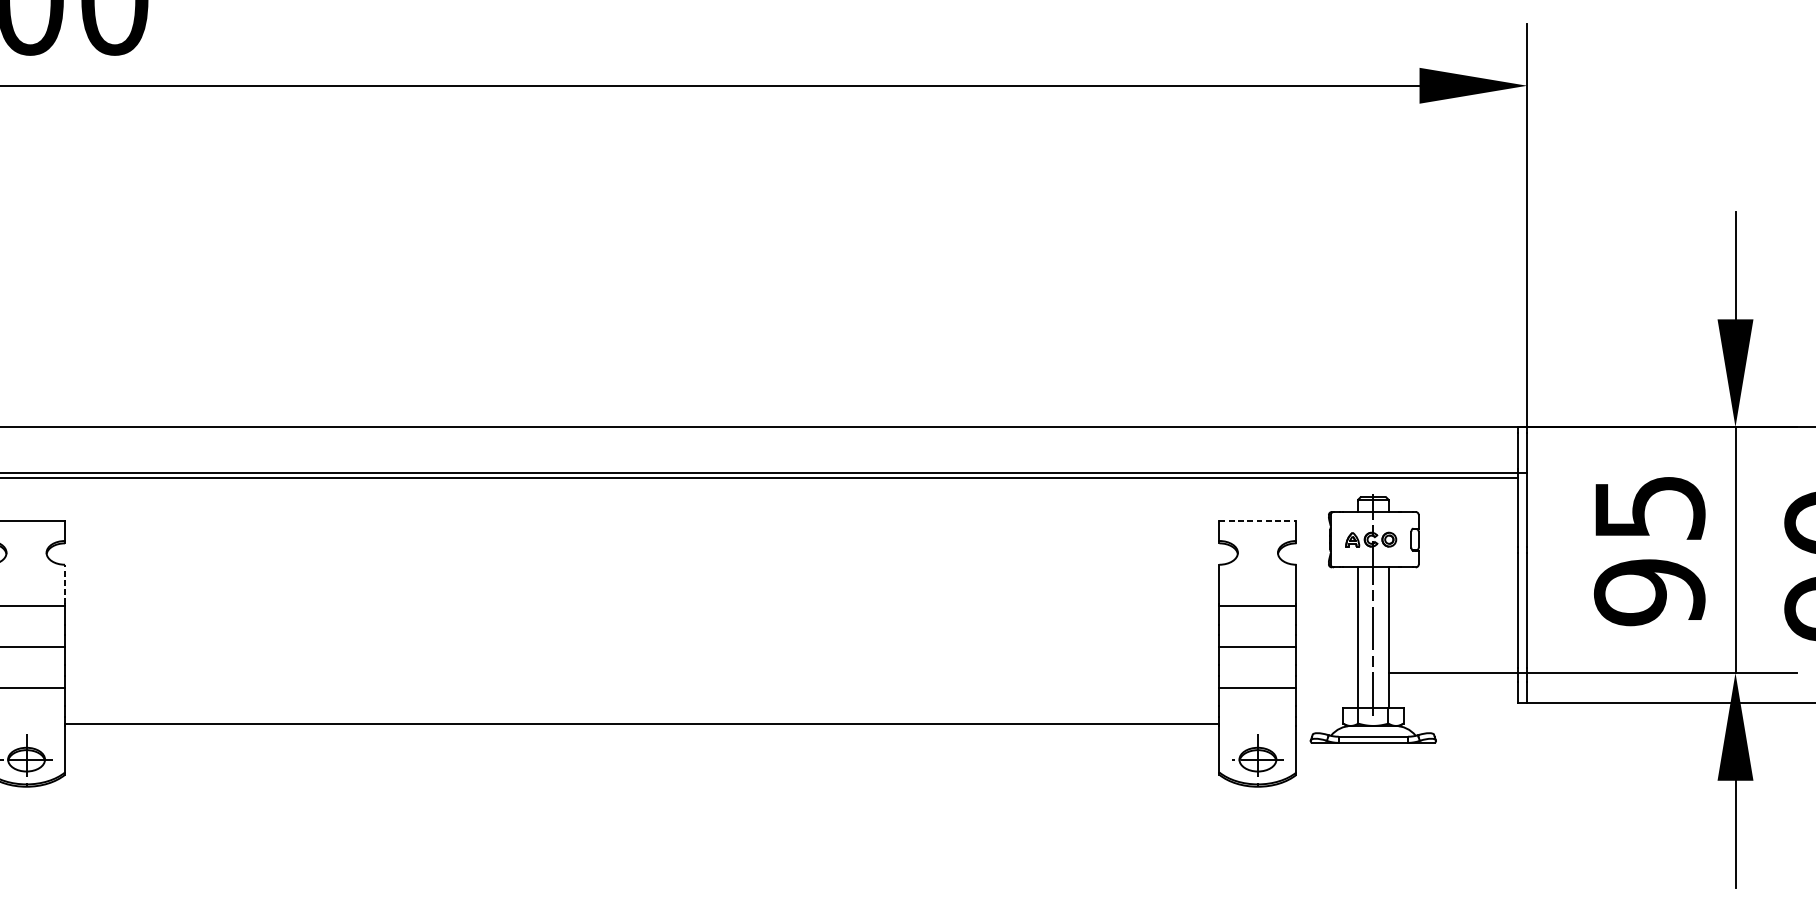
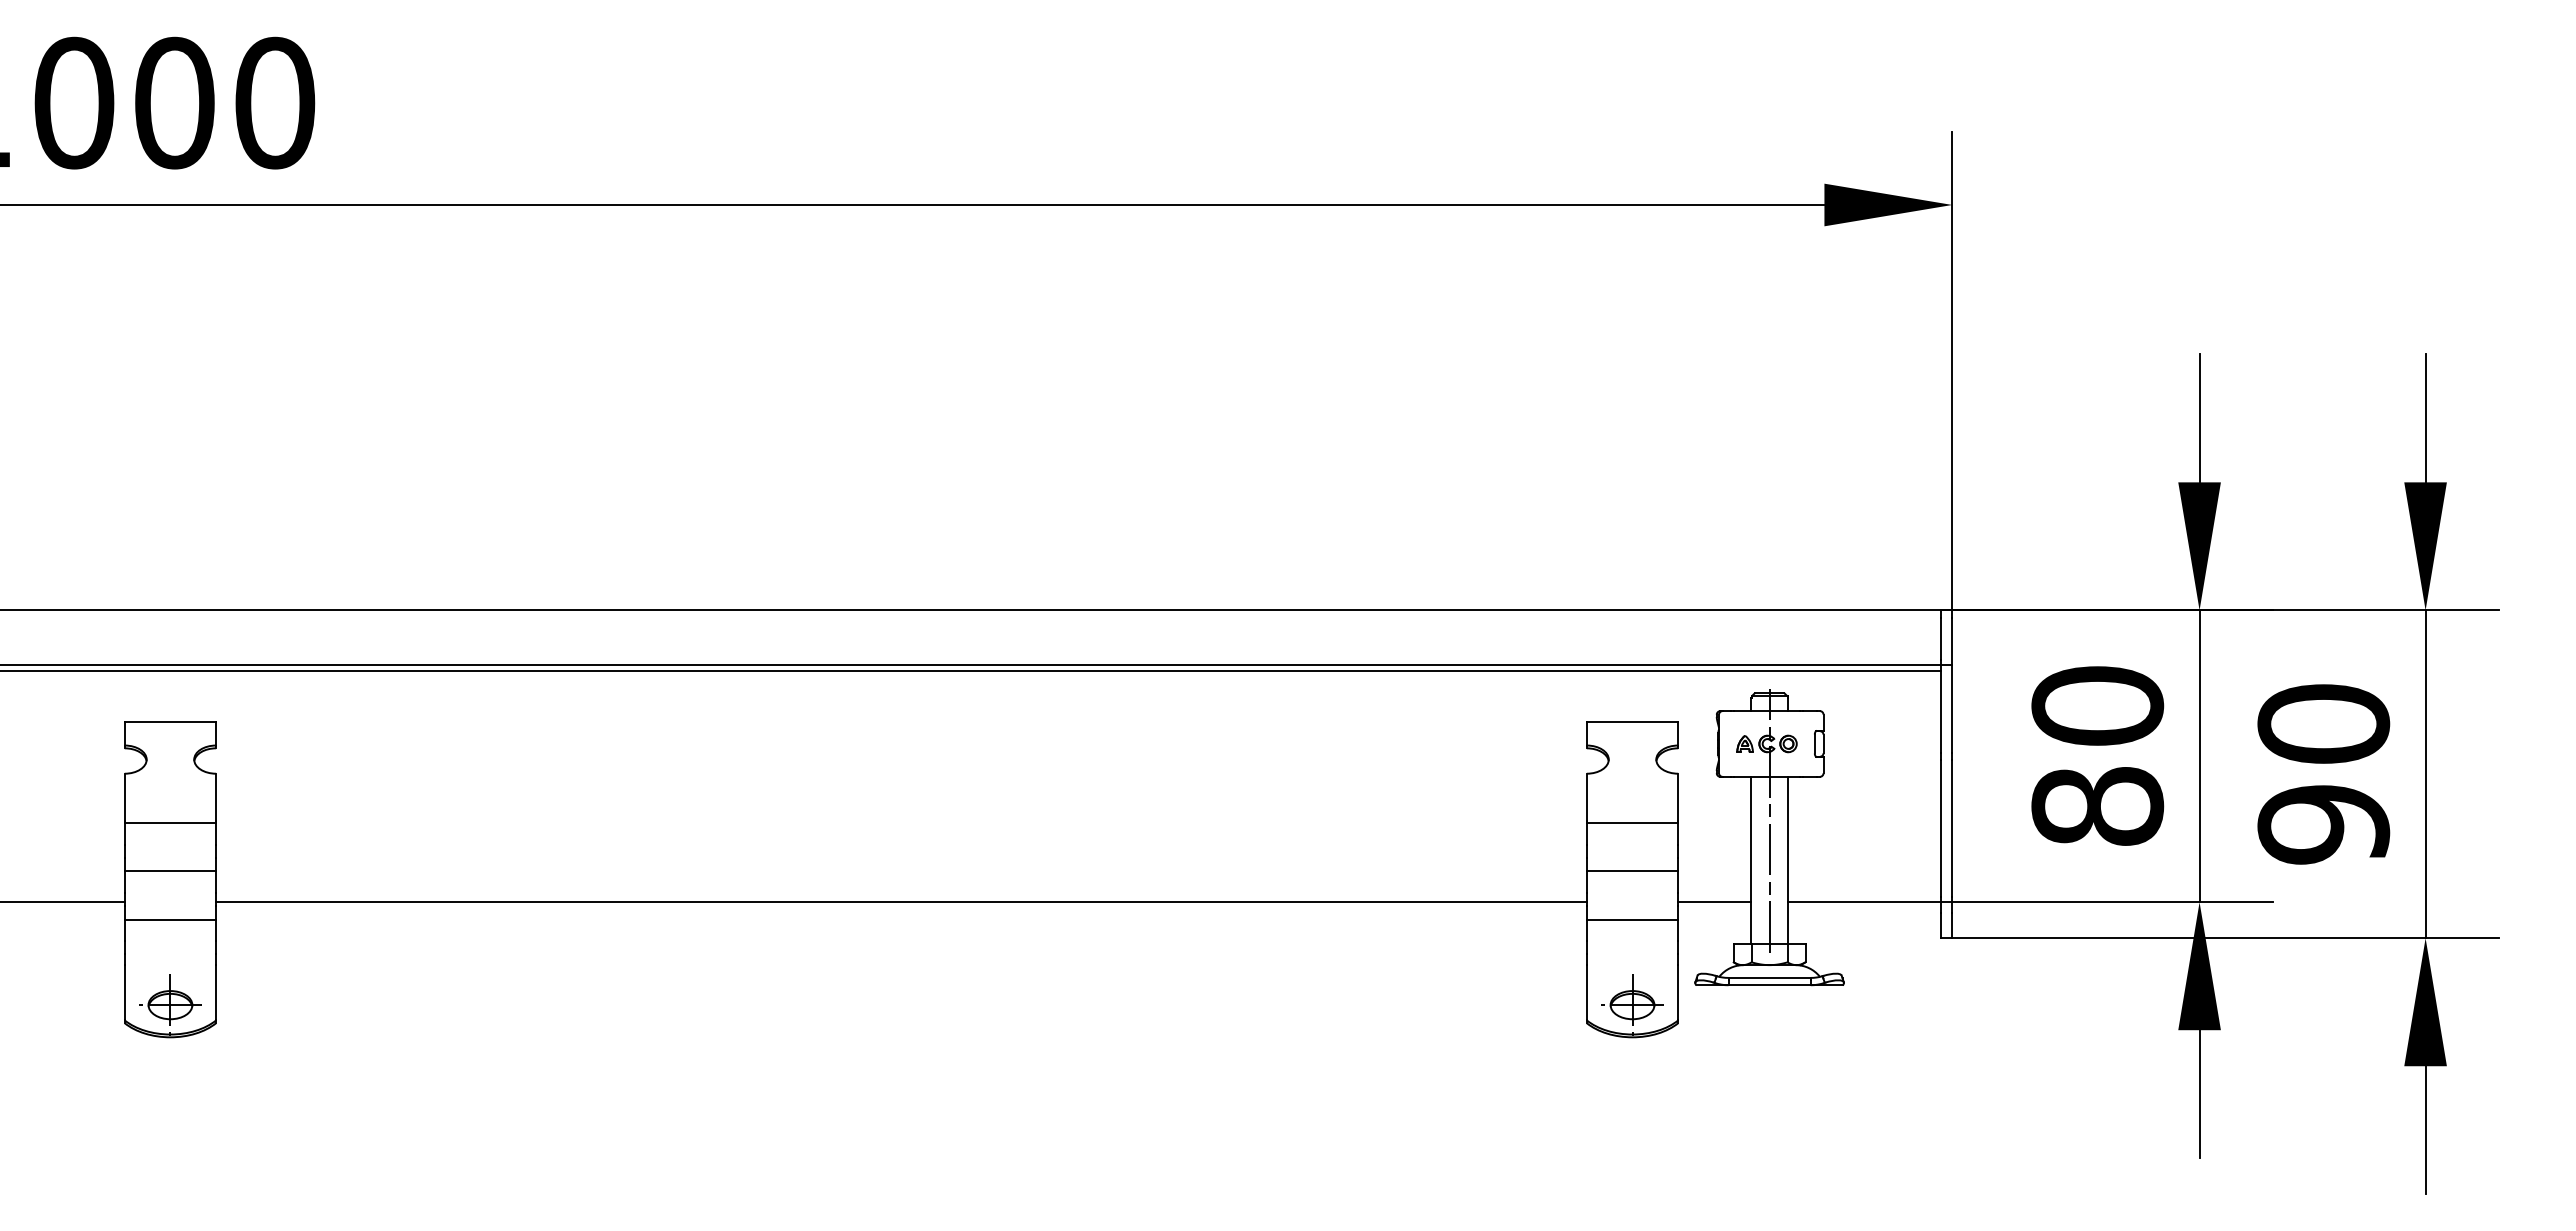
line: (1257, 521) -> (1632, 722), dashed -> solid
text: (1649, 550) -> (2097, 756), 95 -> 80
line: (65, 583) -> (216, 796), dashed -> solid
line: (1326, 673) -> (1714, 902), added
line: (642, 724) -> (901, 902), moved

